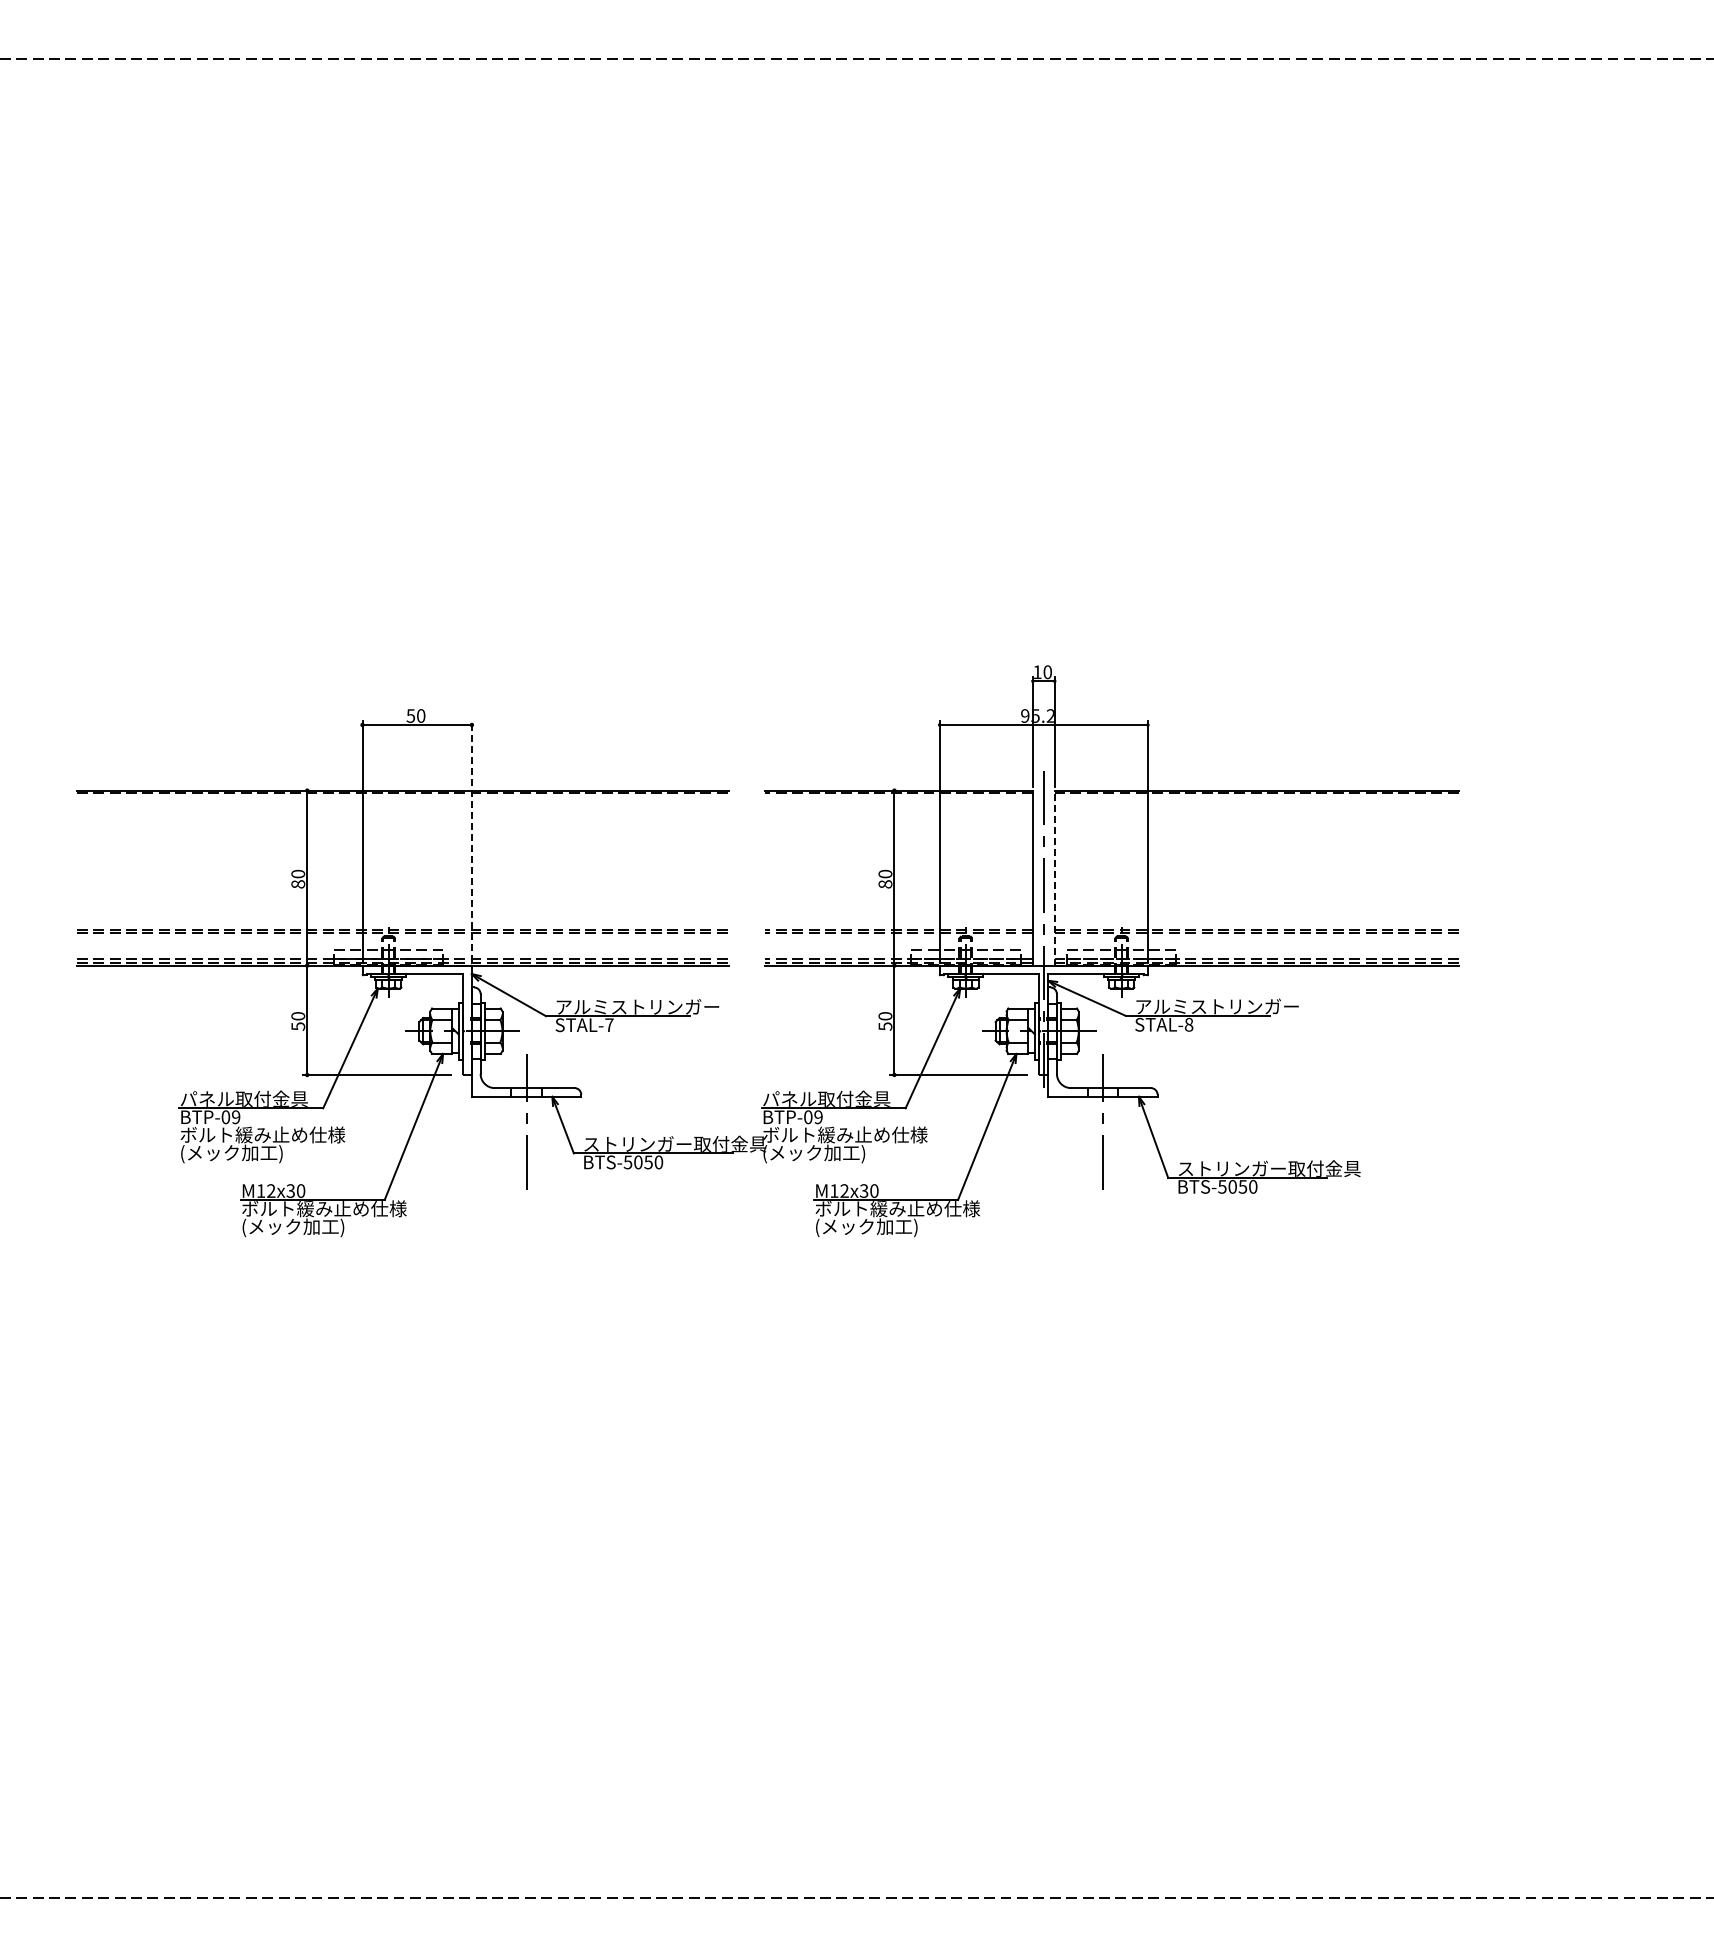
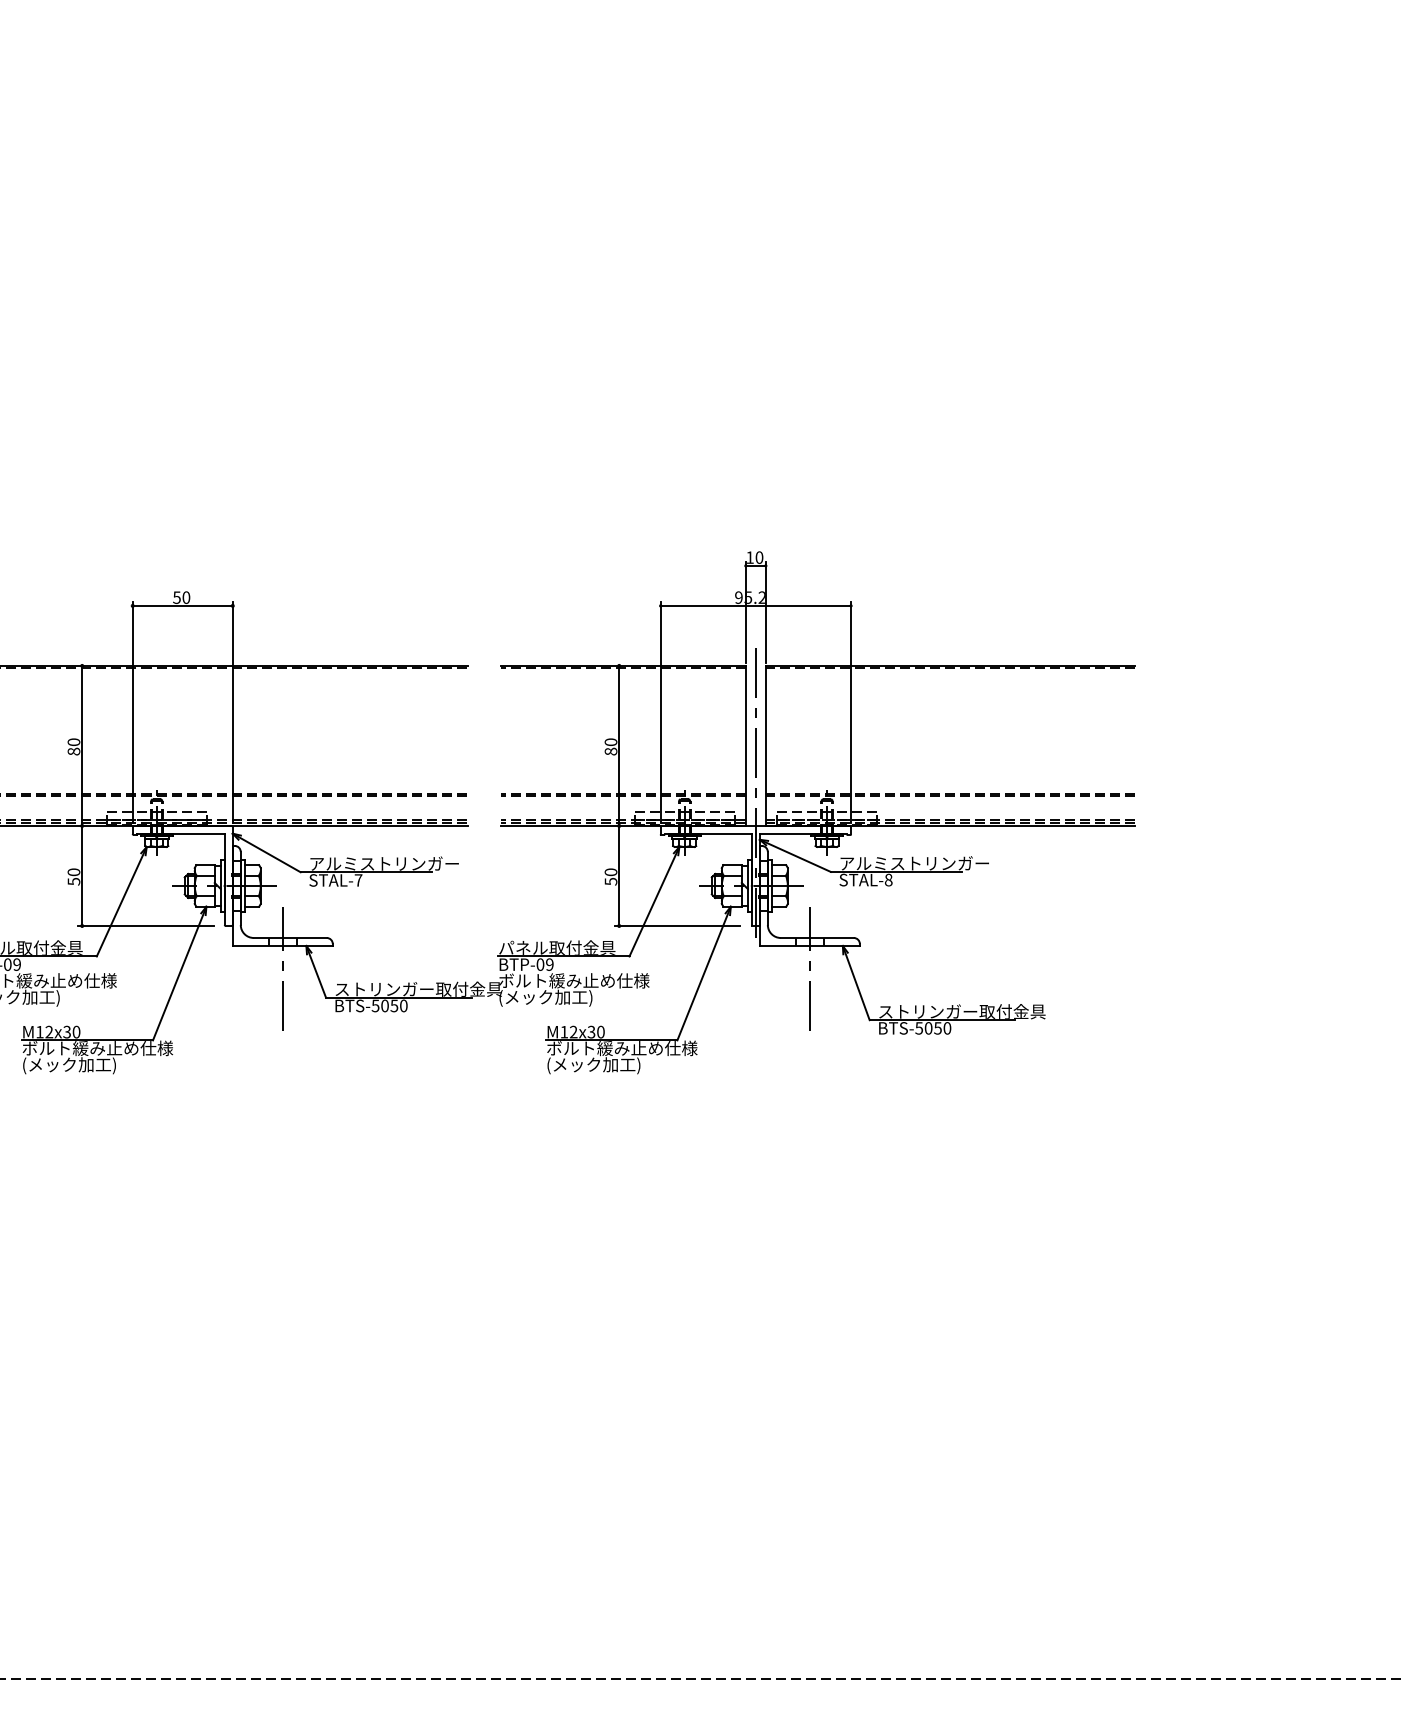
line: (471, 841) -> (232, 712), dashed -> solid
line: (1054, 877) -> (765, 745), dashed -> solid

